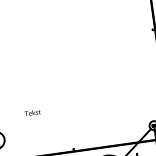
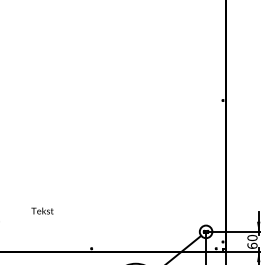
text: (32, 112) -> (42, 210), moved

